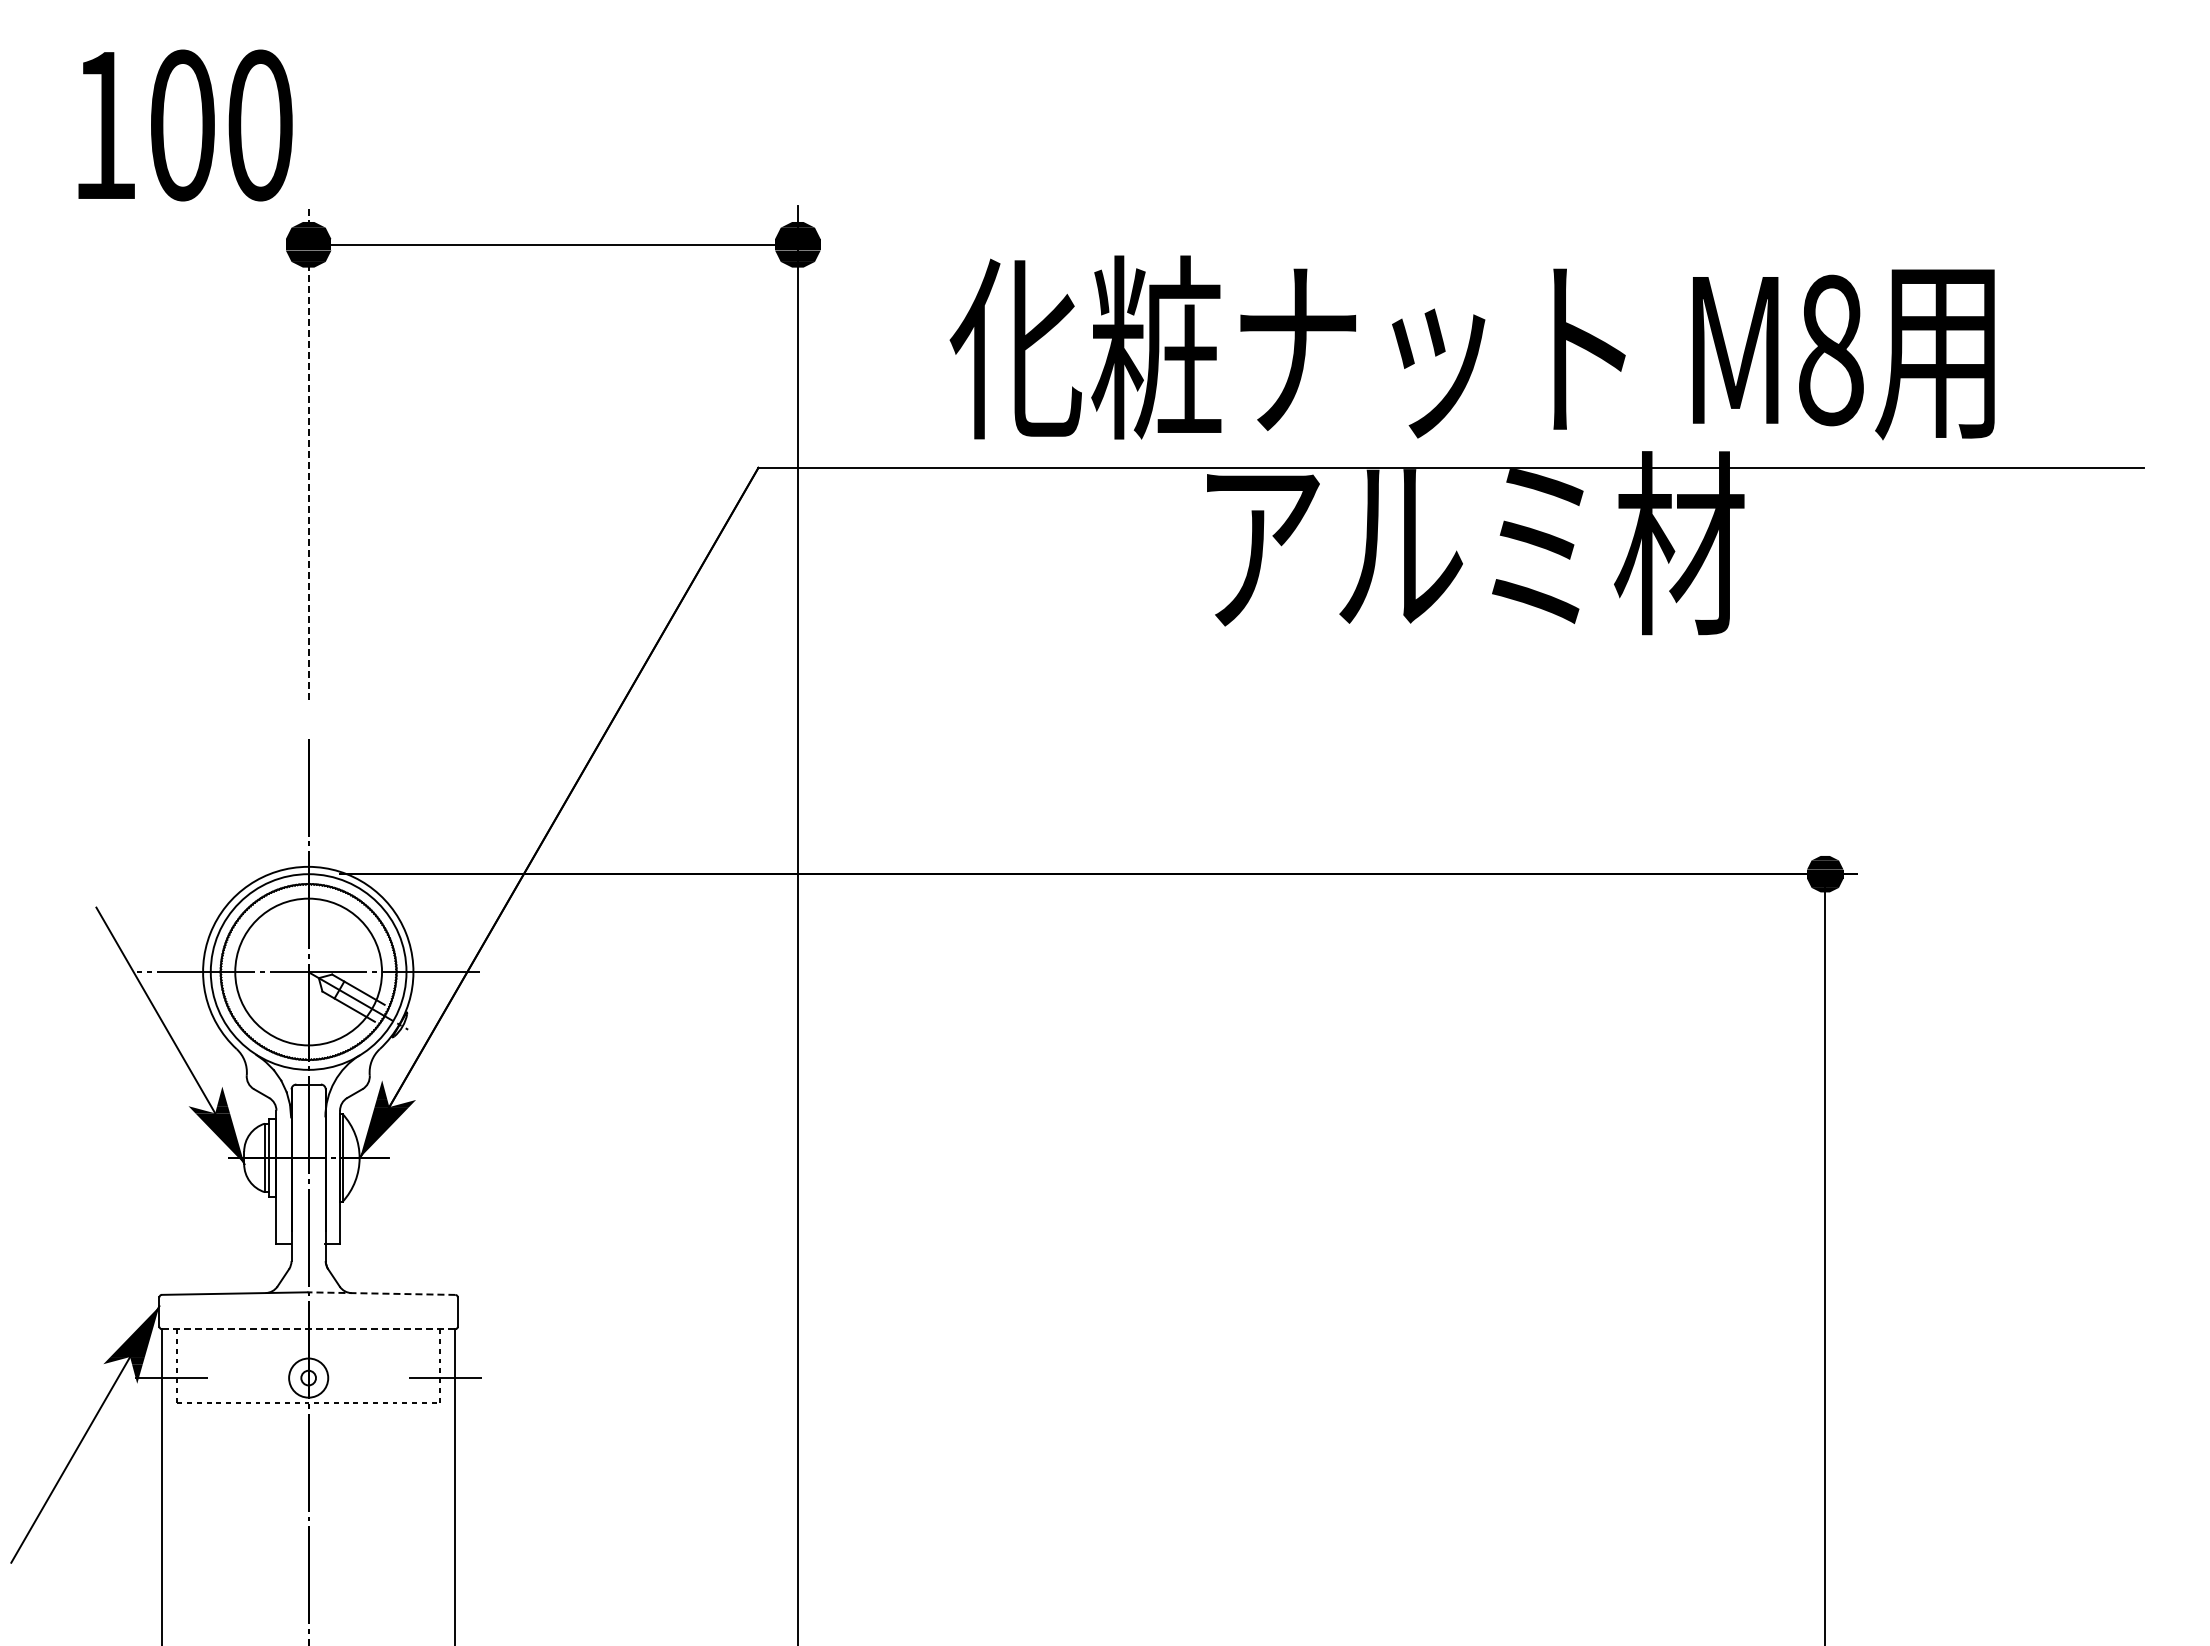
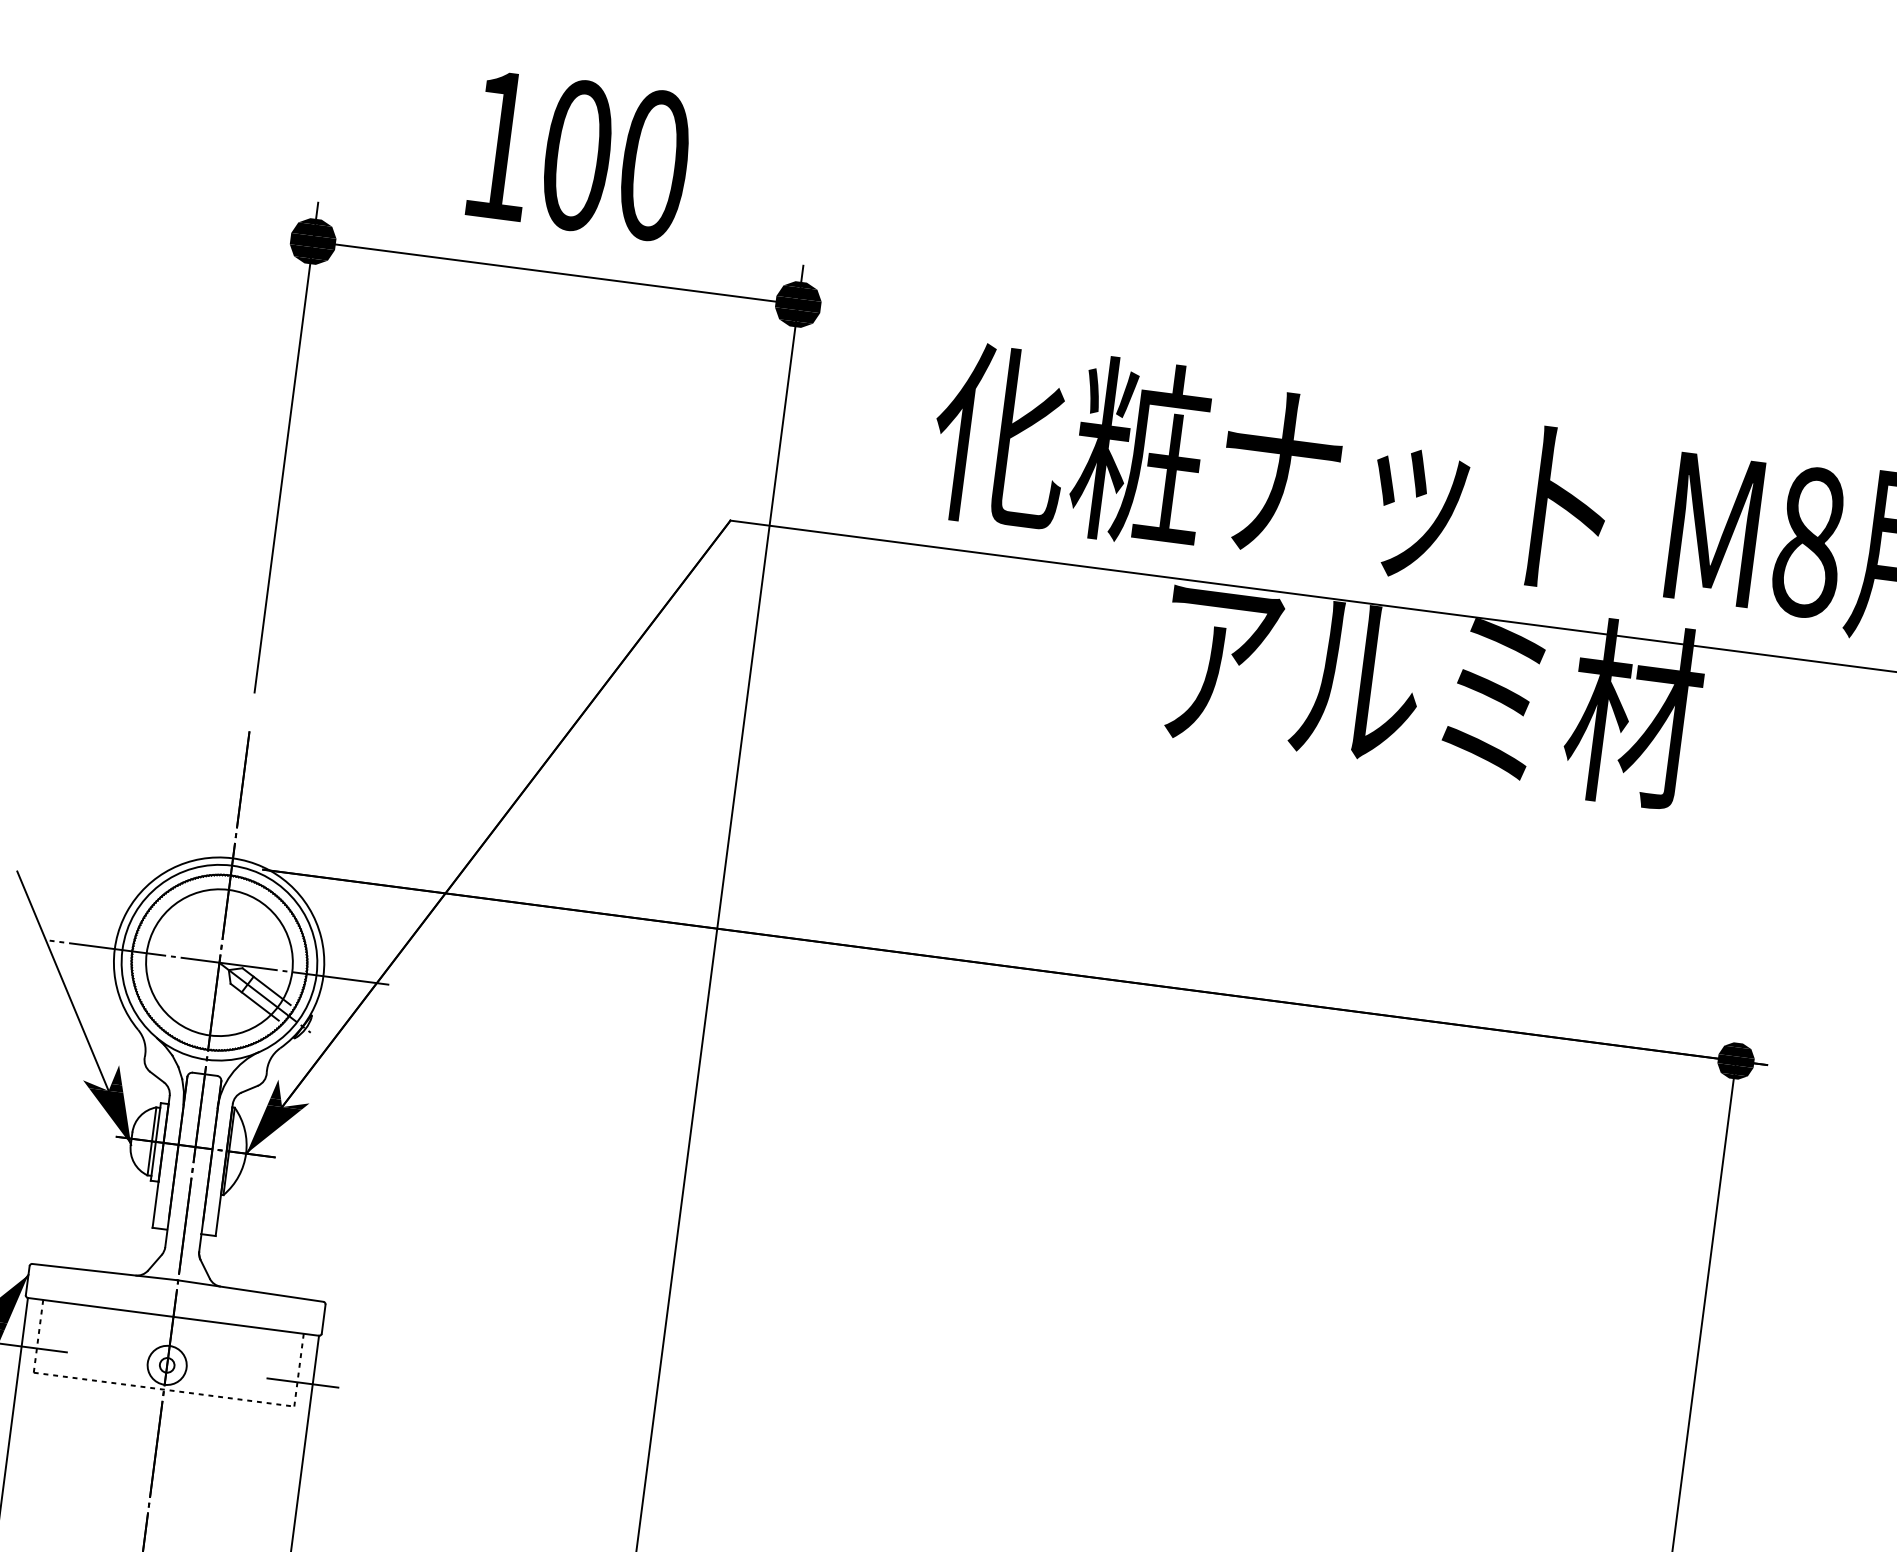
text: (185, 125) -> (580, 155), moved
line: (308, 452) -> (286, 447), dashed -> solid
line: (380, 1293) -> (249, 1290), dashed -> solid
line: (308, 1329) -> (173, 1317), dashed -> solid

